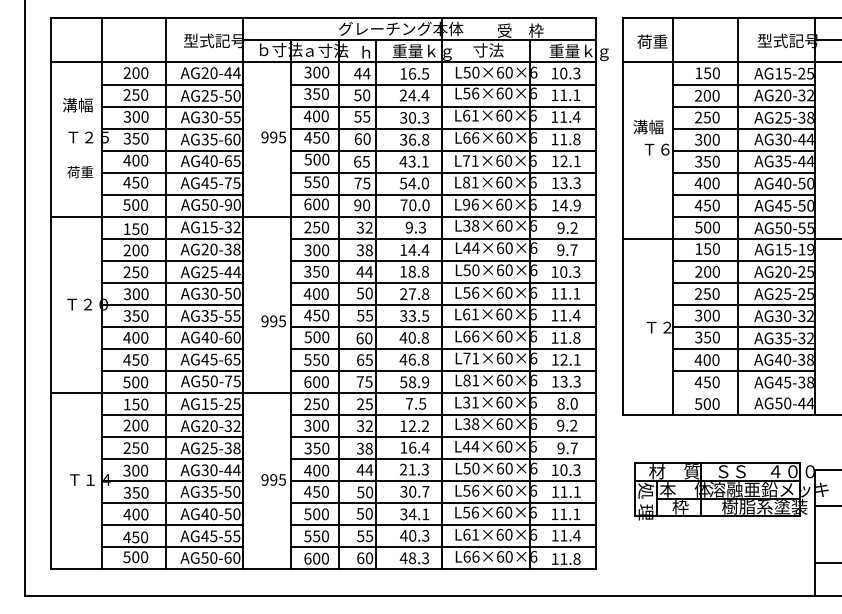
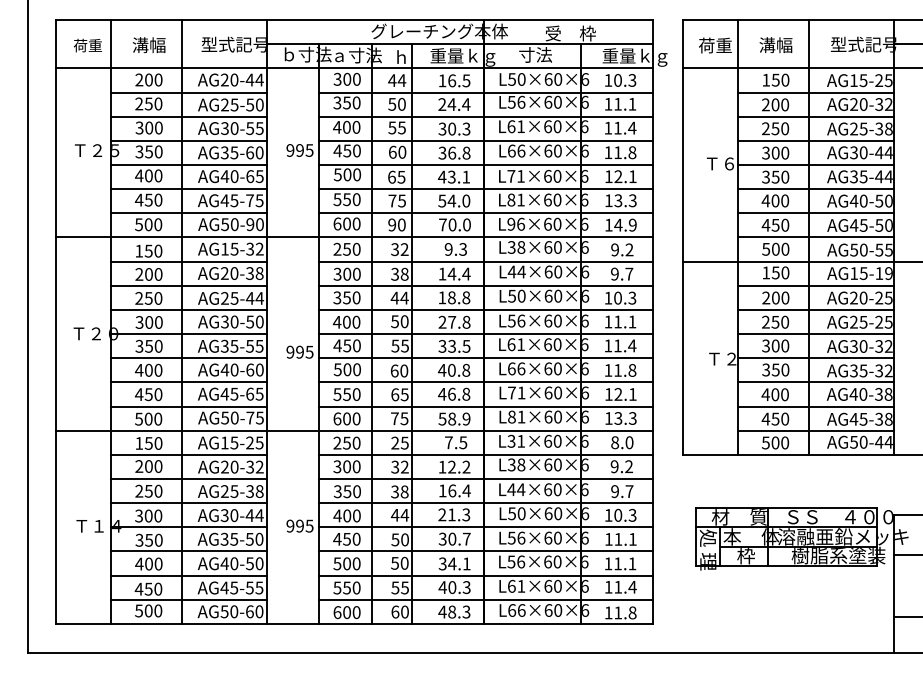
text: (77, 105) -> (148, 45), moved
text: (648, 126) -> (775, 44), moved
text: (79, 172) -> (87, 45), moved
line: (743, 392) -> (815, 430), added

